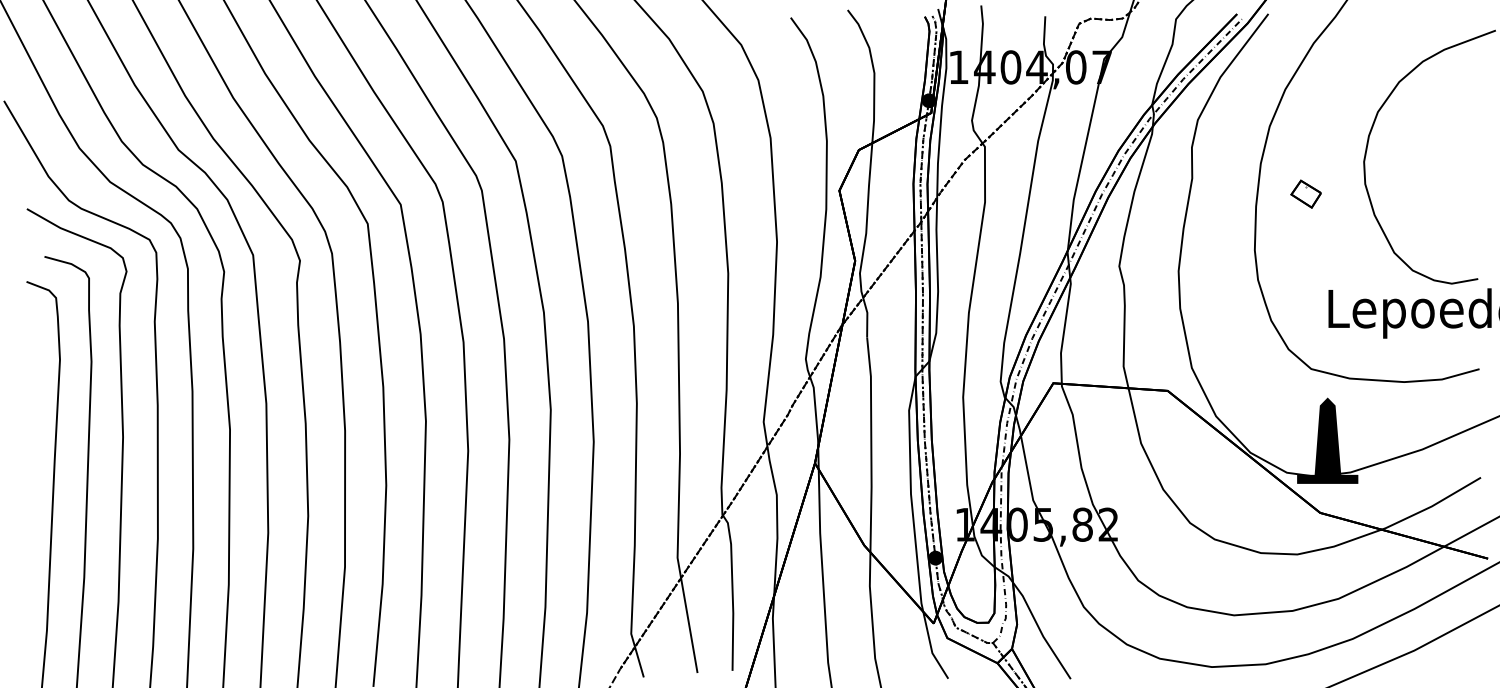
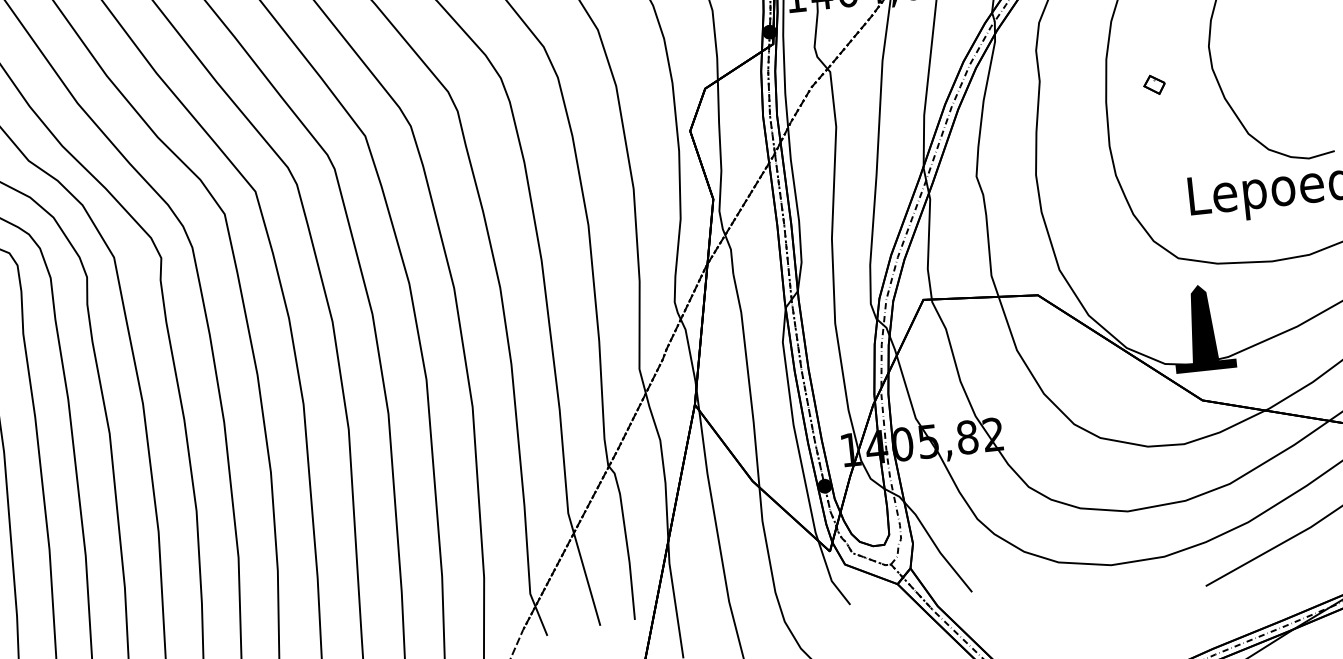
part: (1305, 193) -> (1153, 84), size x0.7

